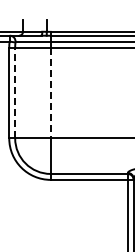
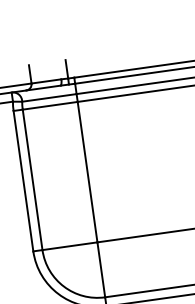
line: (15, 92) -> (33, 179), dashed -> solid
line: (50, 93) -> (87, 173), dashed -> solid

